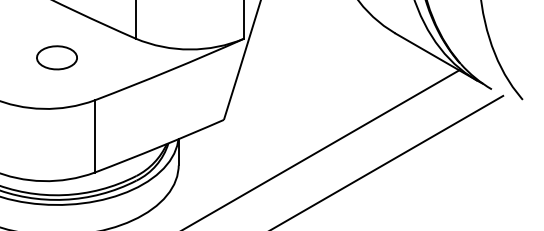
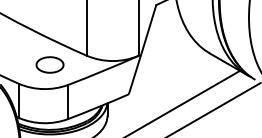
part: (55, 56) -> (49, 64), size x1.43

